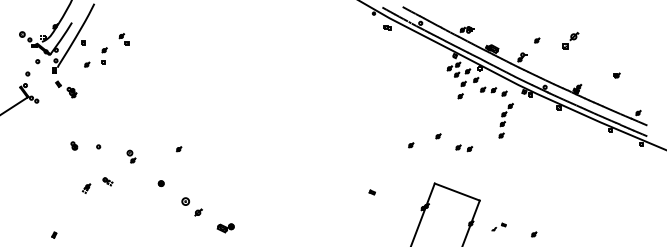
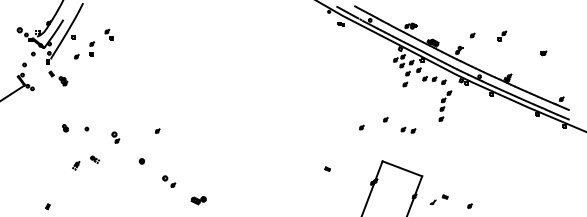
part: (571, 40) -> (502, 35), size x0.62
part: (616, 75) -> (543, 53), moved
part: (192, 206) -> (169, 181), size x0.71
part: (498, 226) -> (438, 199), size x1.43

